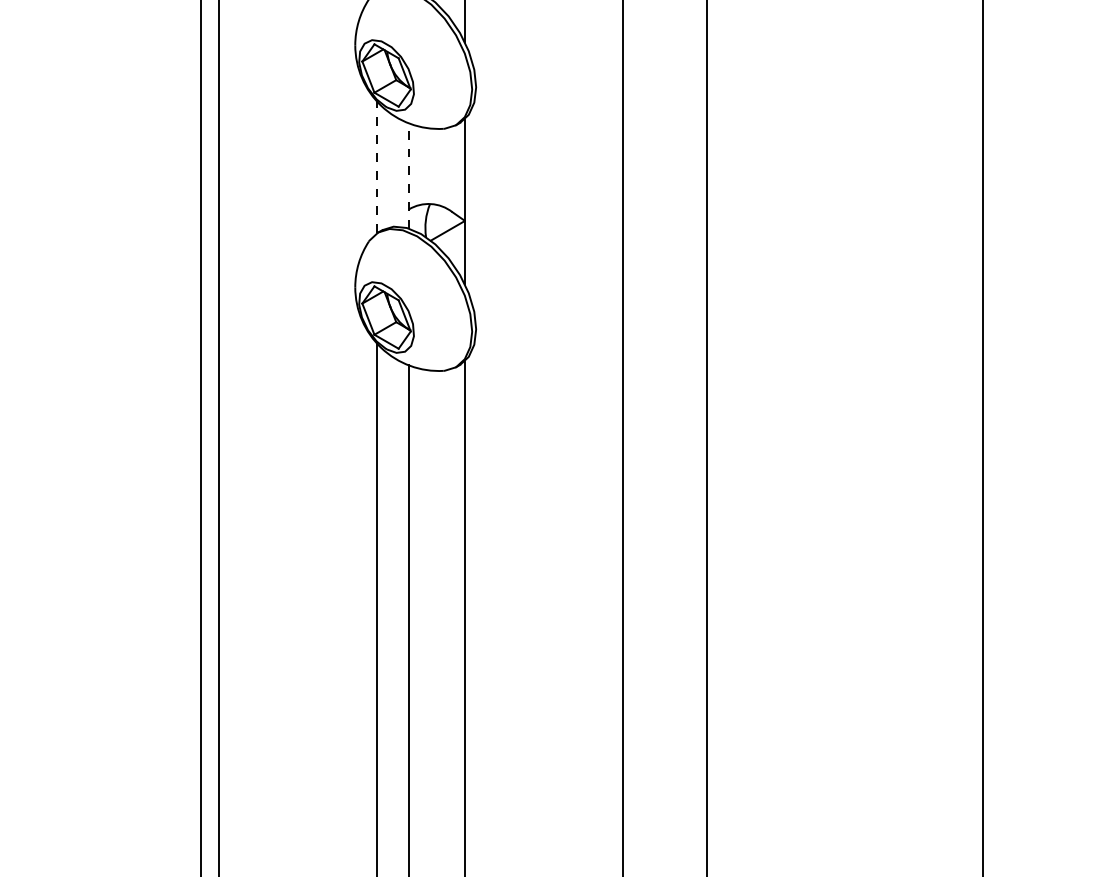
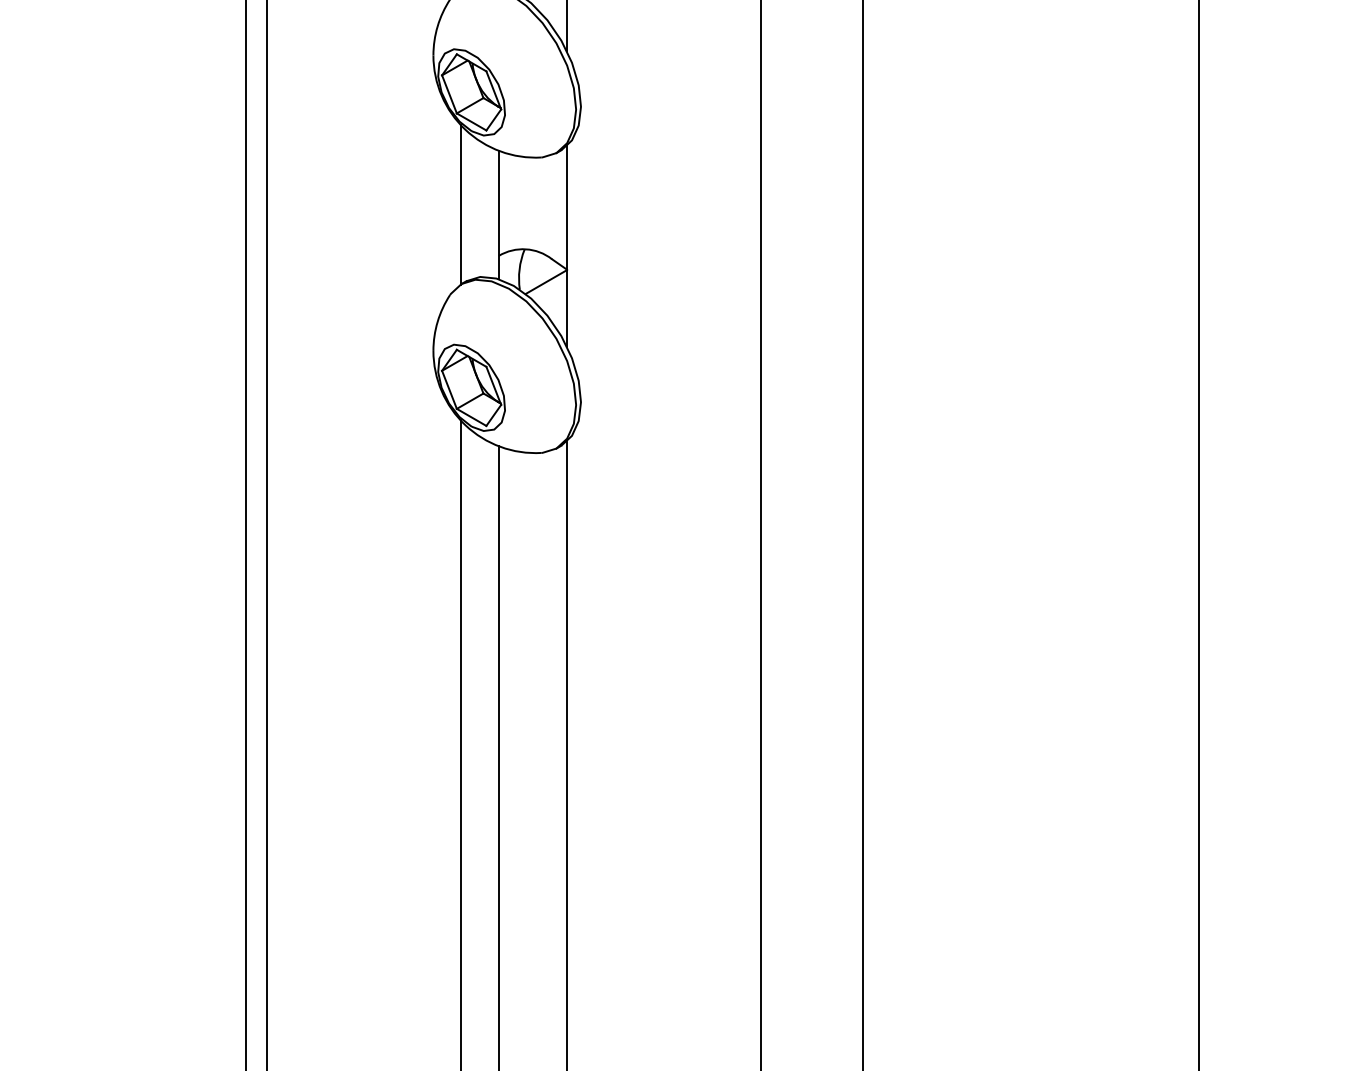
line: (377, 167) -> (460, 204), dashed -> solid
line: (408, 175) -> (498, 214), dashed -> solid

